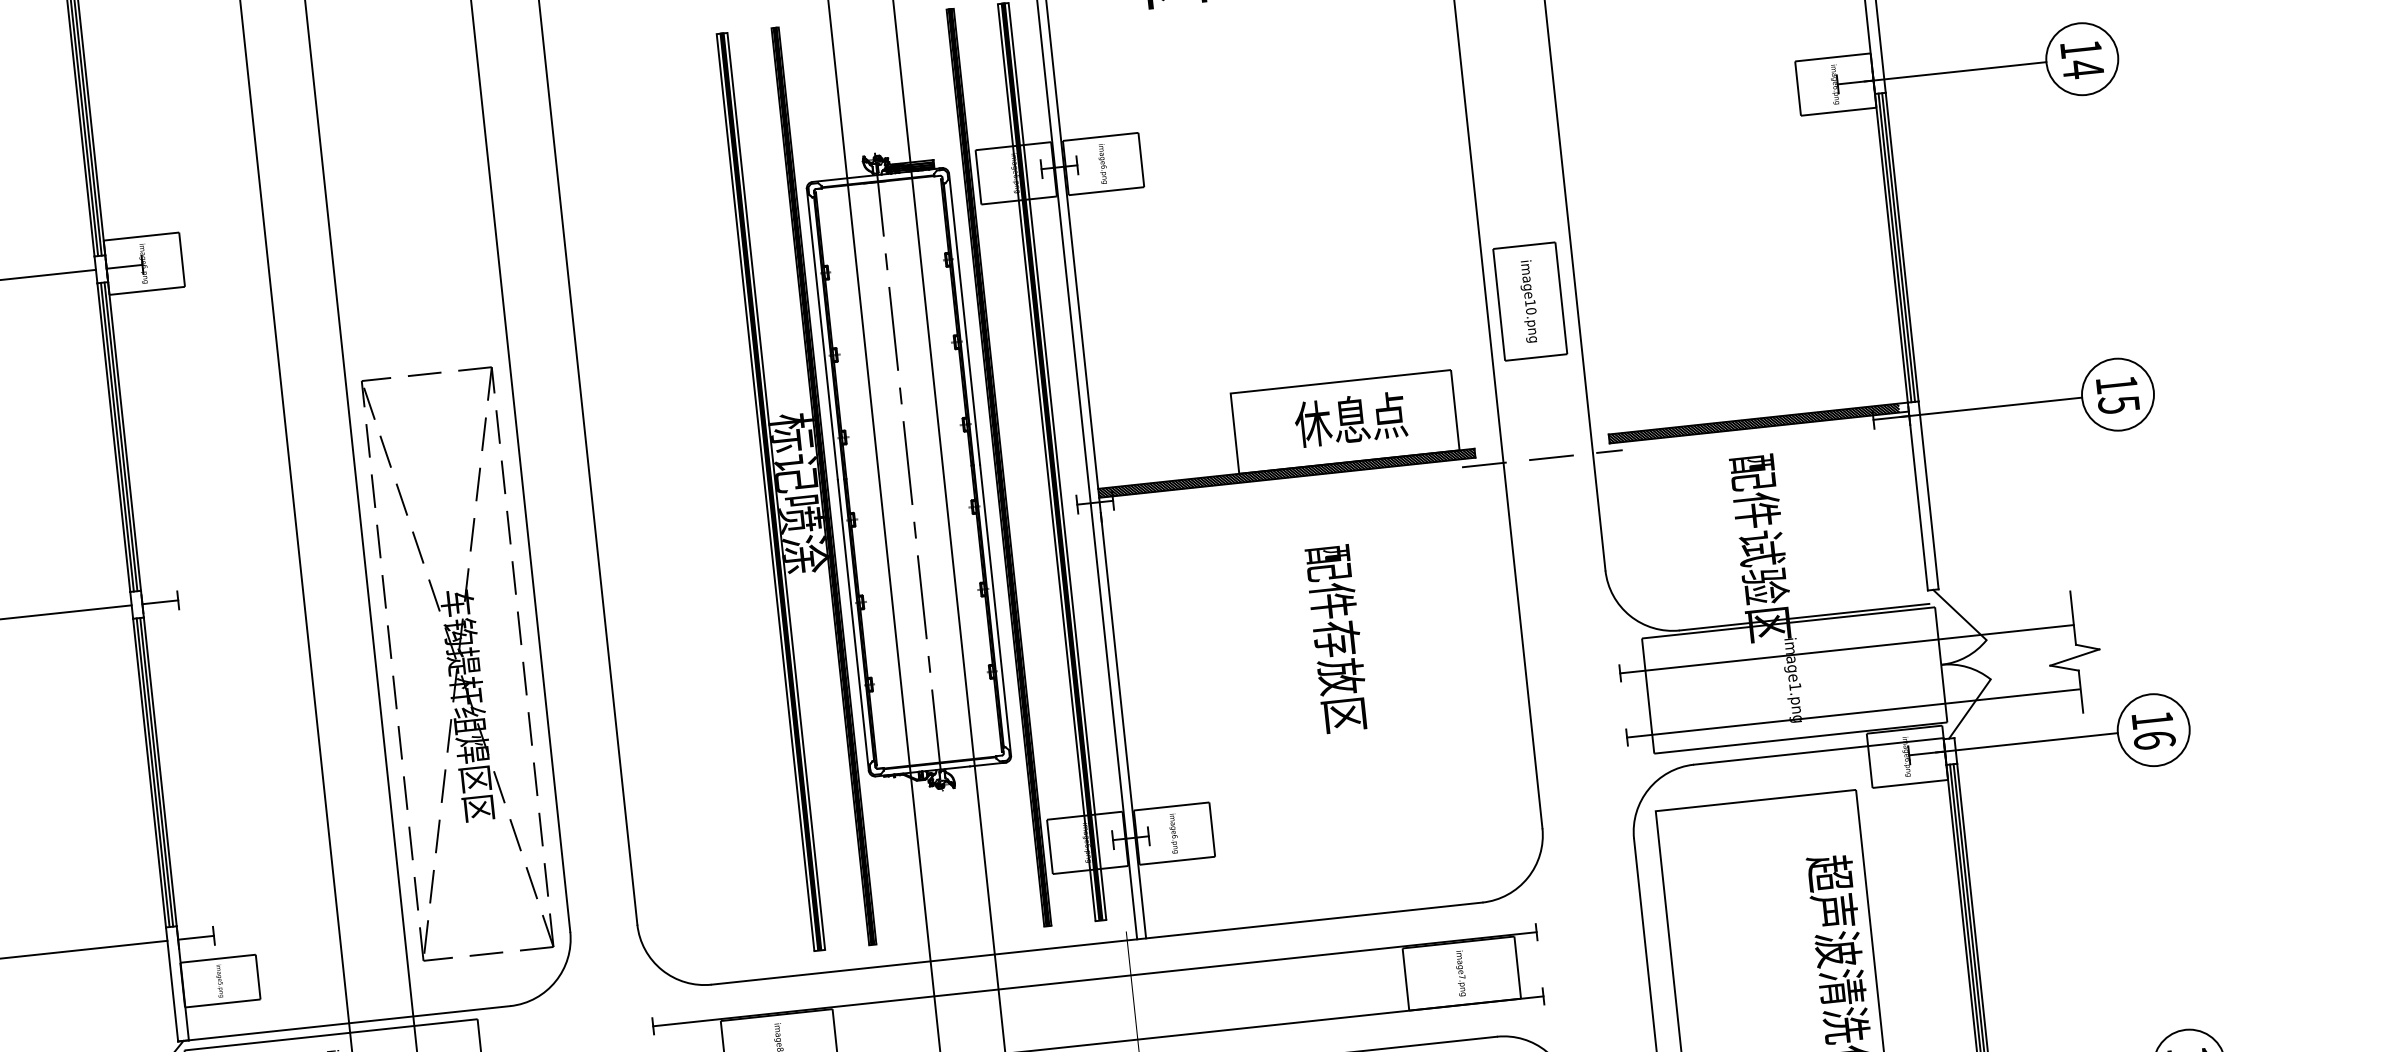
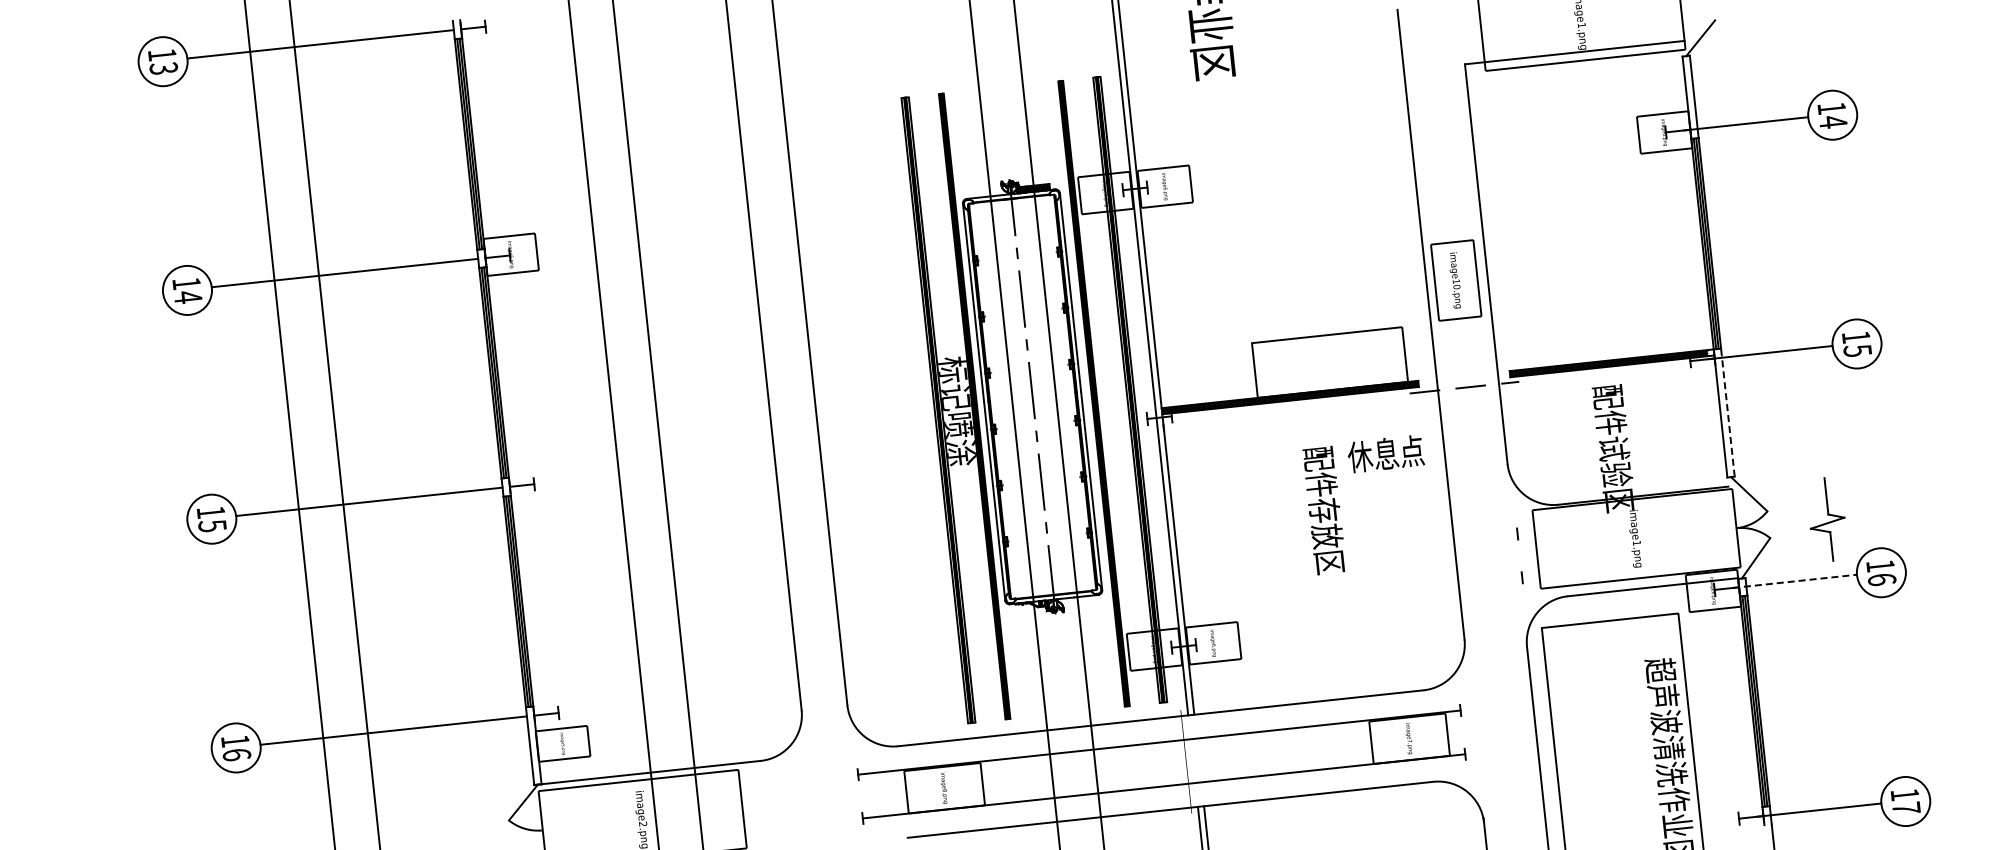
text: (1351, 420) -> (1386, 454), moved
line: (1928, 495) -> (1727, 412), solid -> dashed
line: (1845, 649) -> (1671, 517), removed
part: (457, 663) -> (724, 527), removed
line: (1853, 712) -> (1676, 560), removed
line: (2027, 742) -> (1795, 581), solid -> dashed

